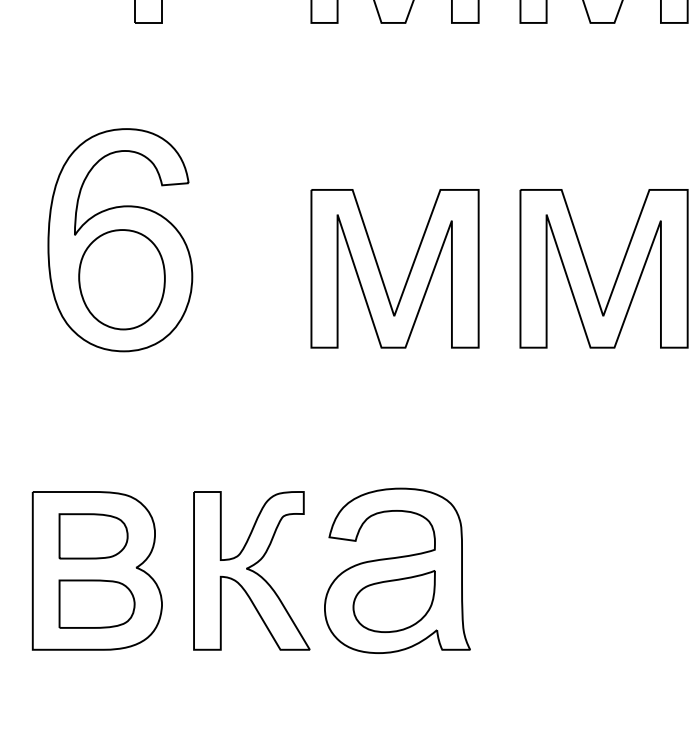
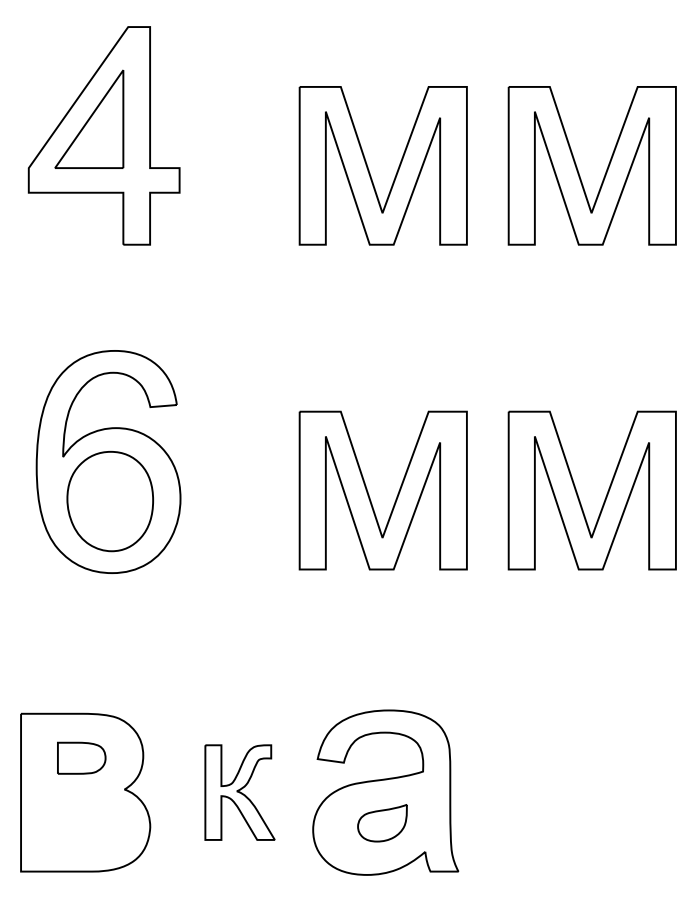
part: (93, 536) -> (81, 758), size x0.7
part: (251, 570) -> (239, 792), size x0.6
part: (394, 600) -> (382, 822), size x0.6
part: (96, 603) -> (84, 825), removed

